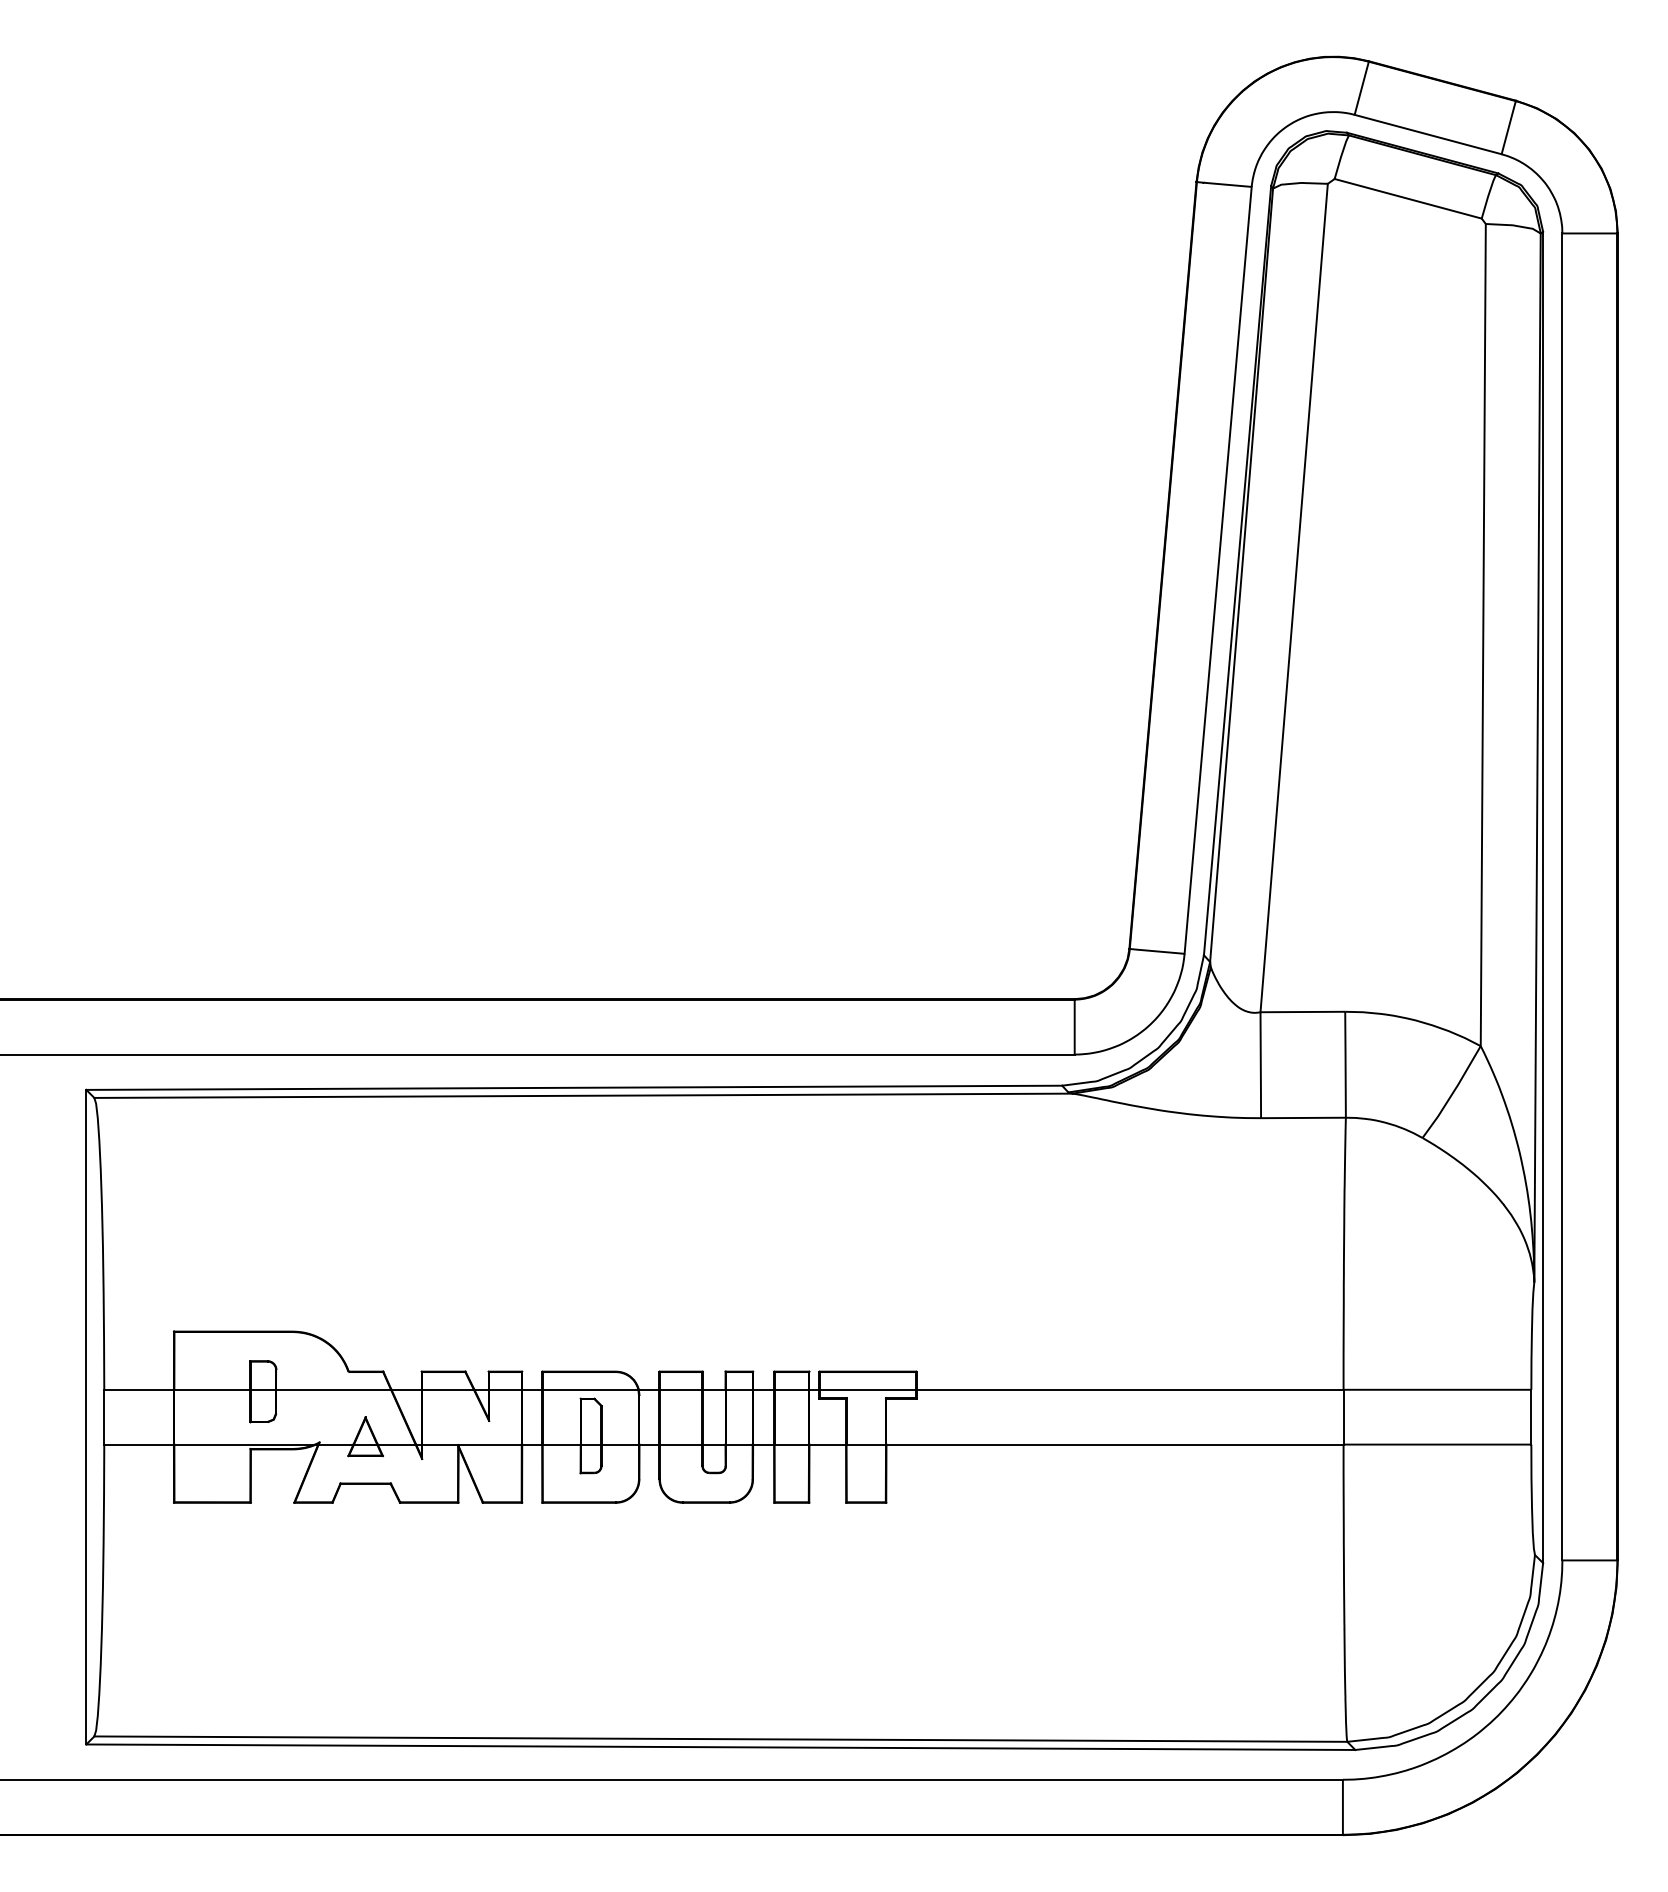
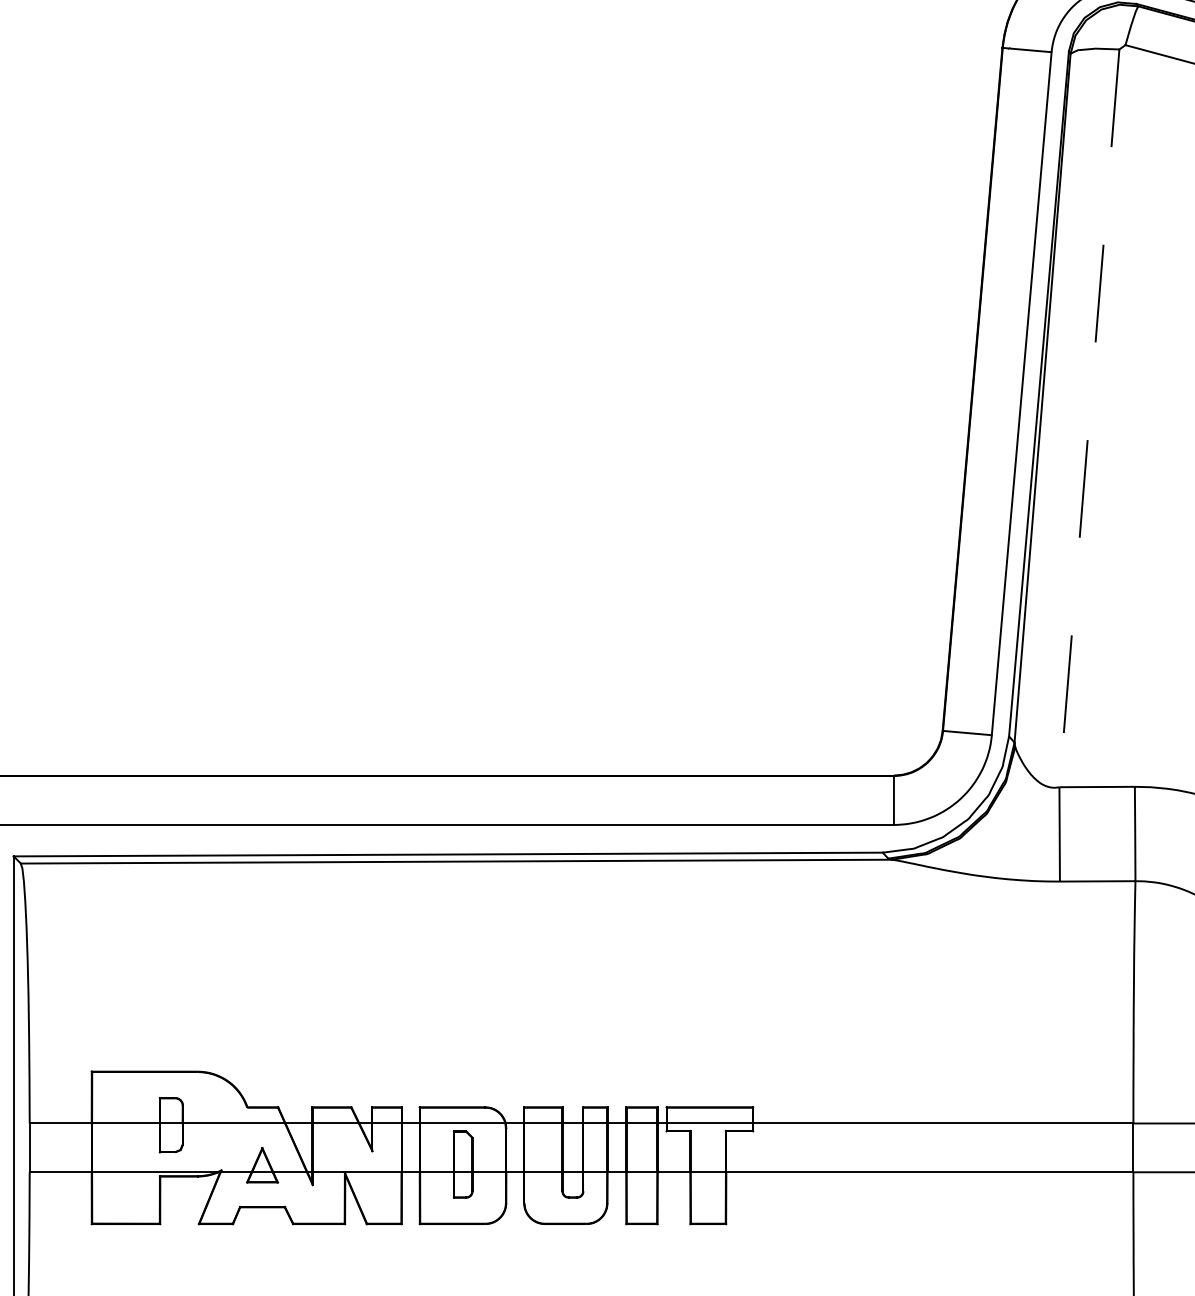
line: (1294, 598) -> (1089, 418), solid -> dashed

